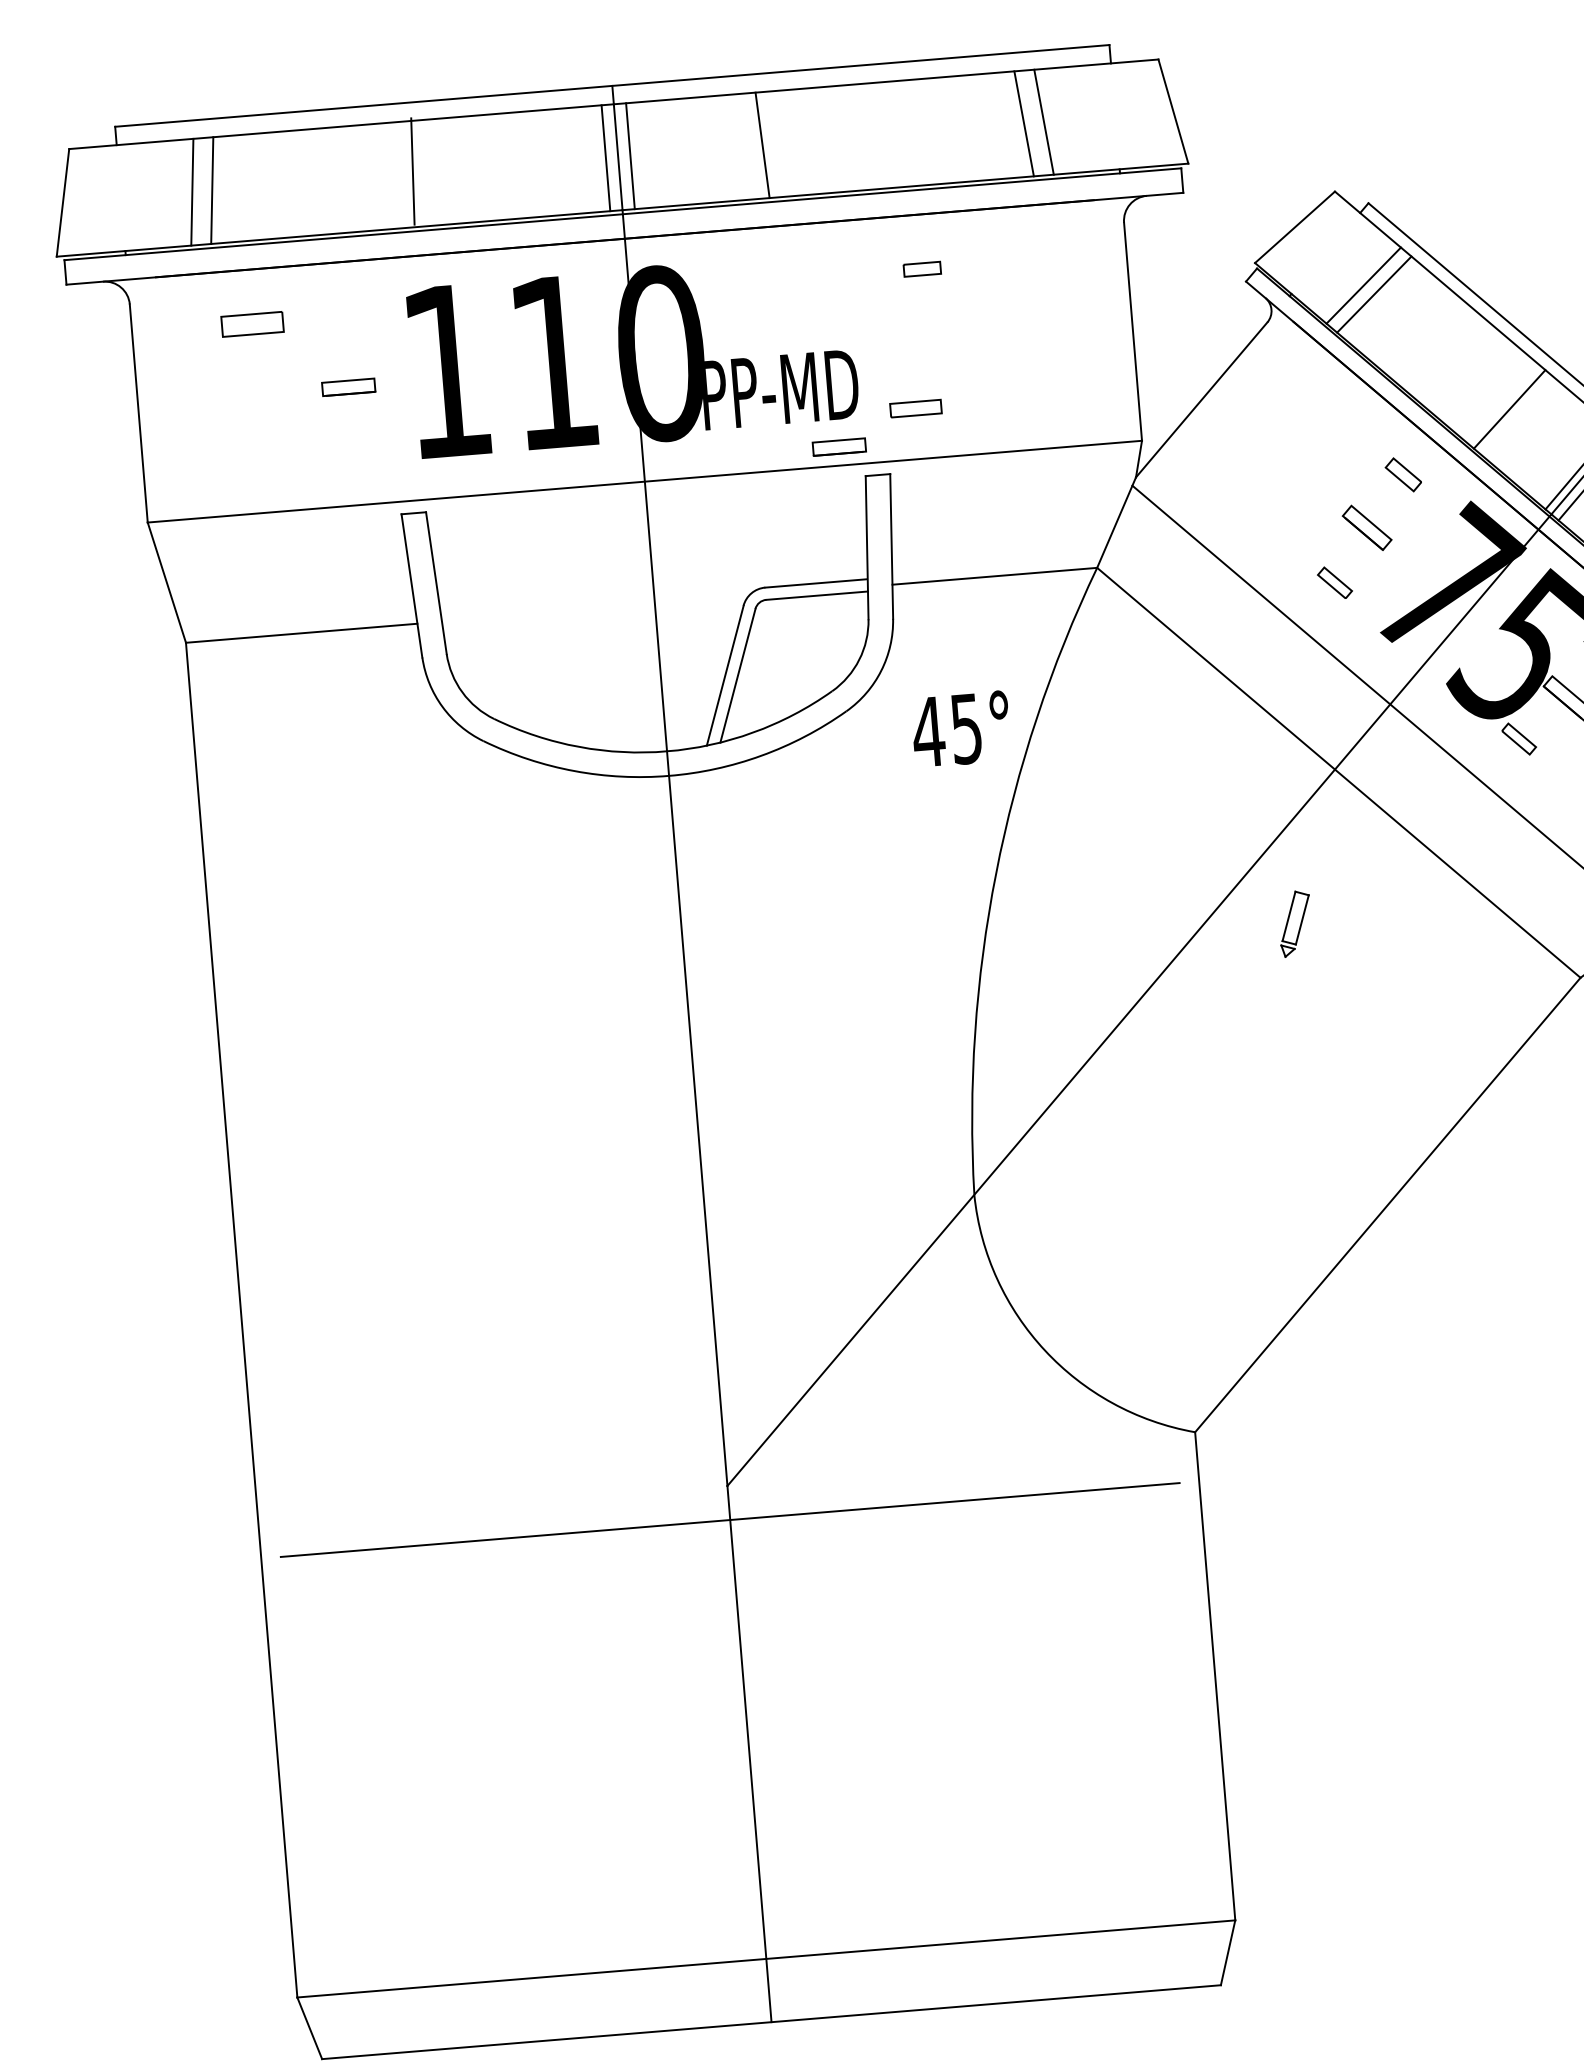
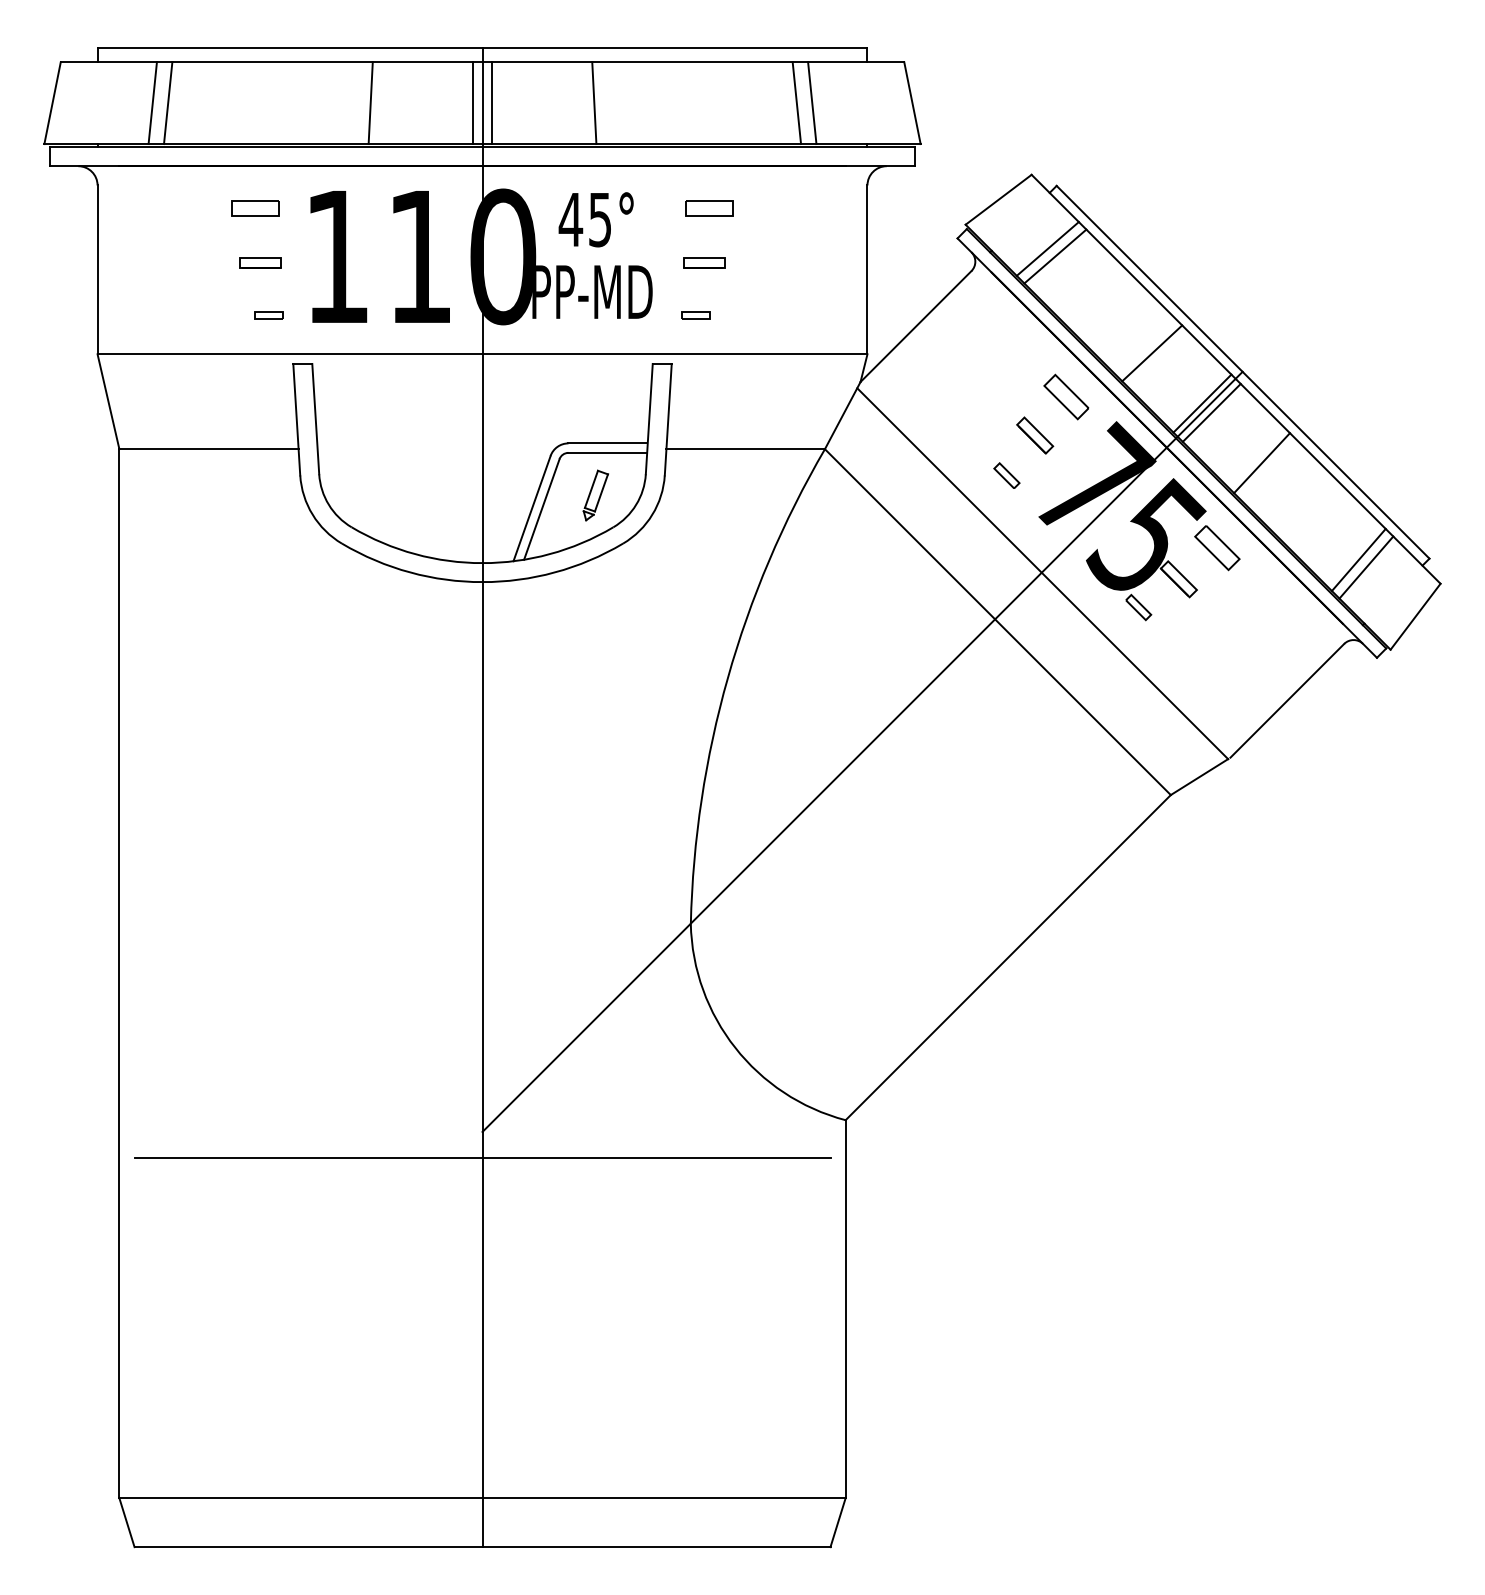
line: (412, 172) -> (370, 103), moved
part: (922, 269) -> (709, 208), size x1.67
part: (252, 324) -> (255, 208), moved
part: (915, 408) -> (695, 315), size x0.71
part: (839, 446) -> (704, 262), moved
part: (364, 454) -> (268, 315), added
part: (1403, 474) -> (1066, 396), size x1.67
text: (960, 729) -> (595, 219), moved
part: (1294, 923) -> (595, 495), moved

